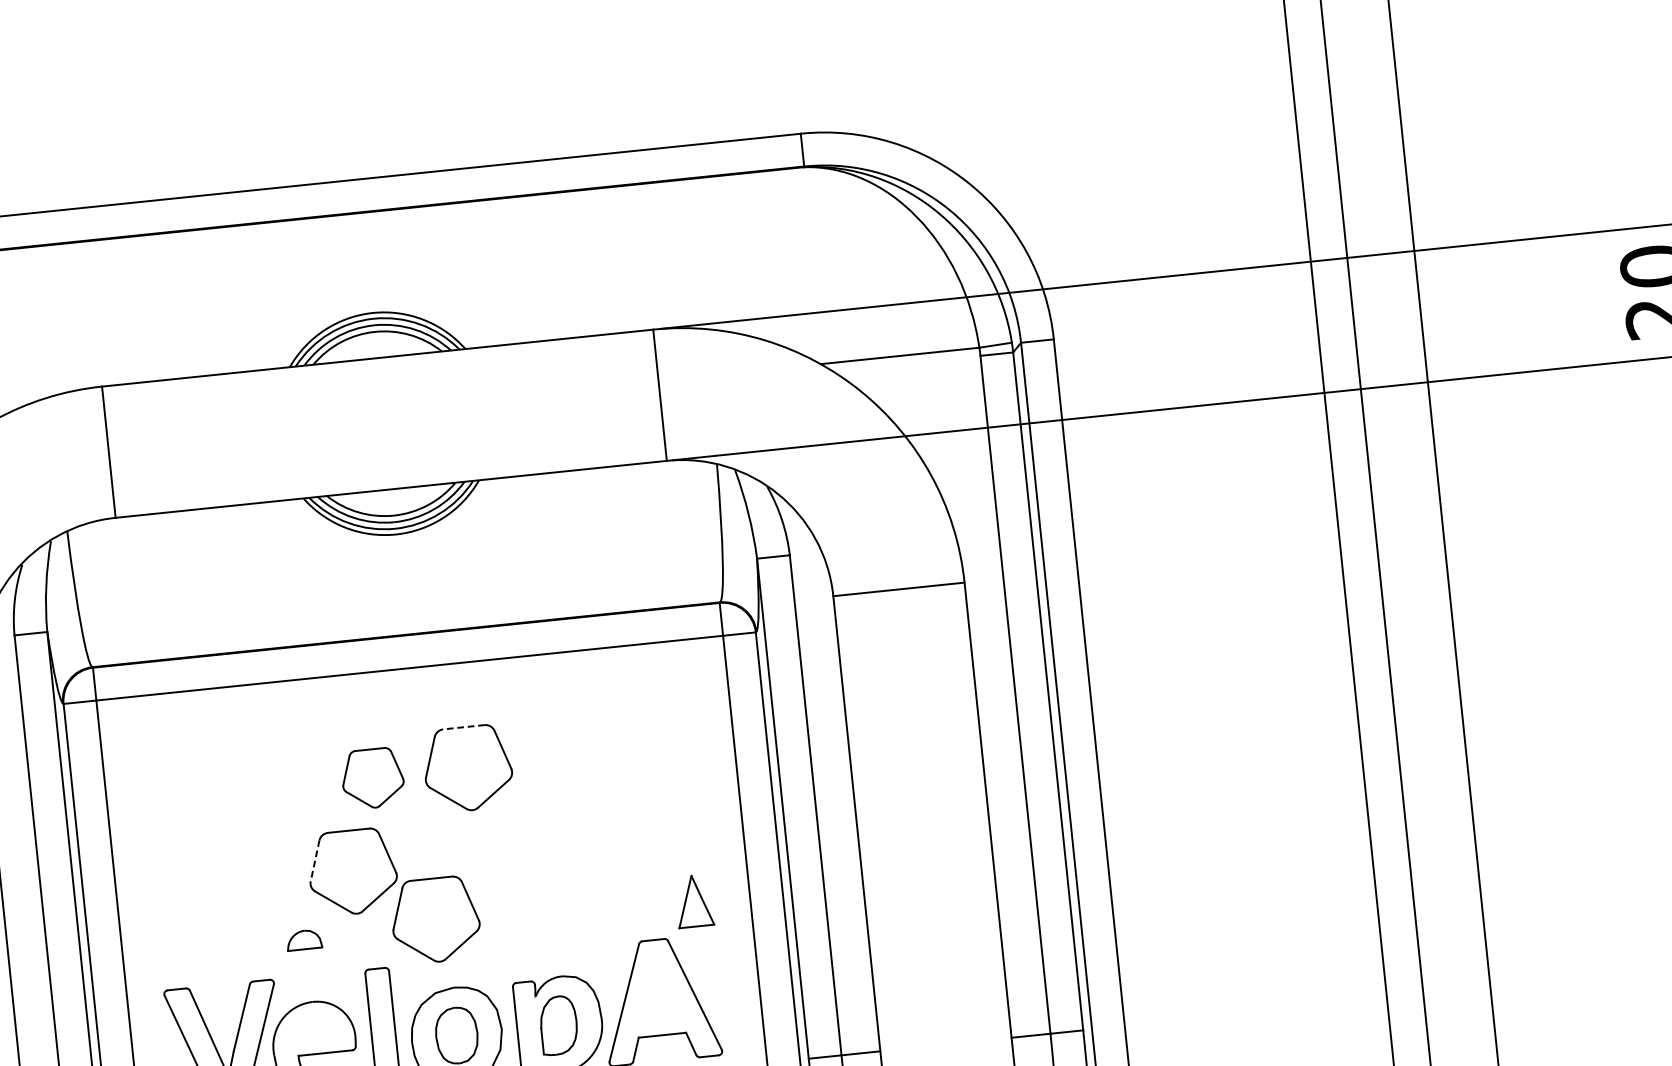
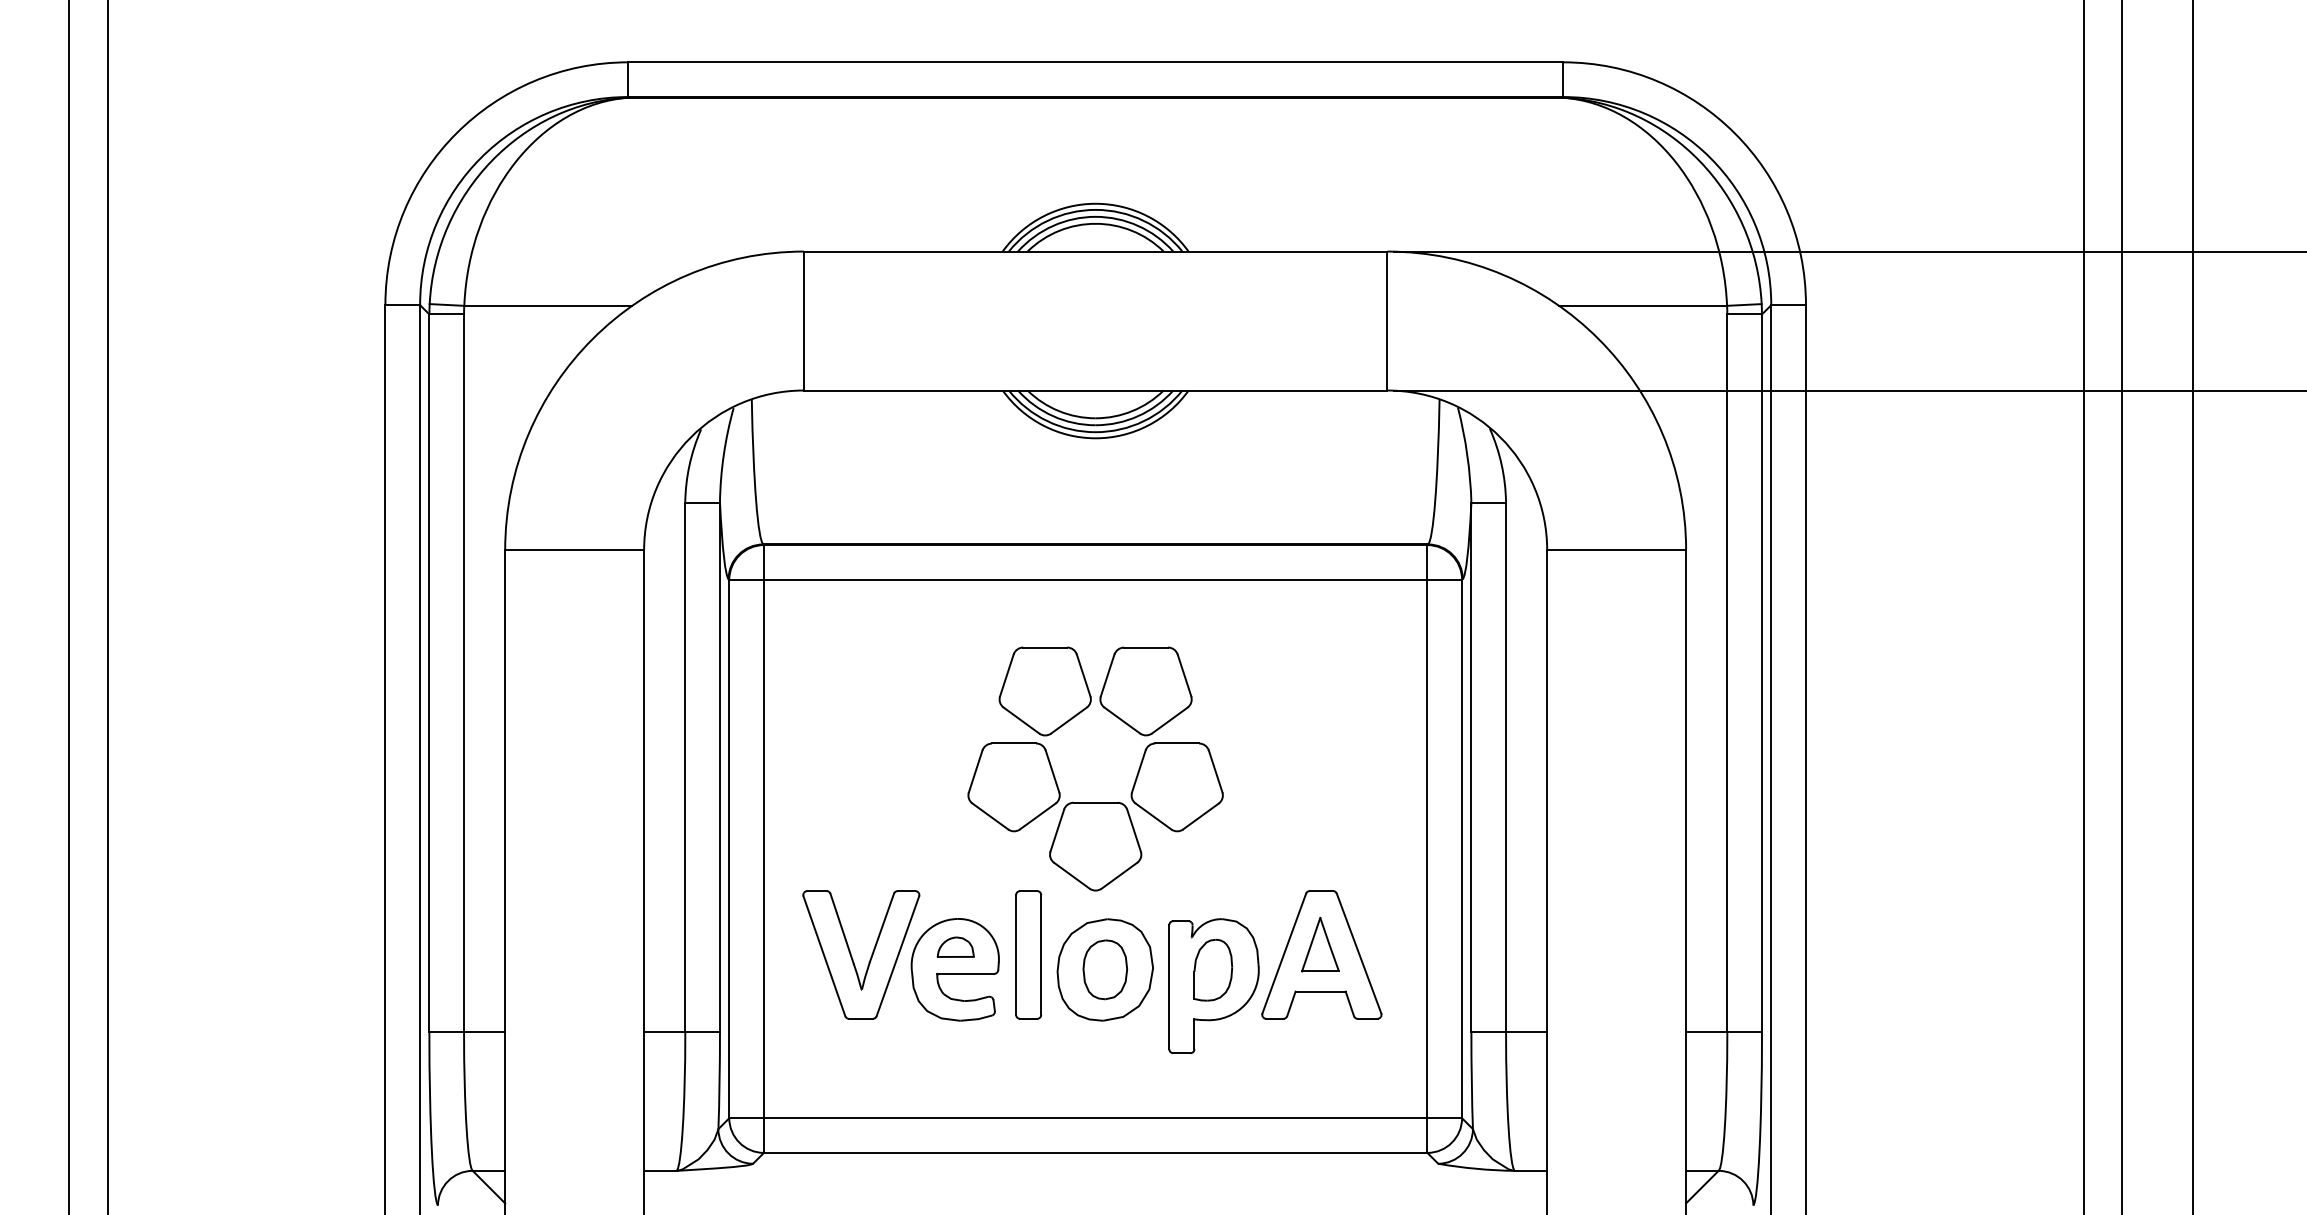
line: (463, 727) -> (1145, 647), dashed -> solid
part: (372, 778) -> (1044, 691), size x1.43
part: (506, 856) -> (1176, 787), added
line: (314, 860) -> (975, 771), dashed -> solid
part: (694, 900) -> (1320, 944), moved
part: (303, 939) -> (955, 946), moved

